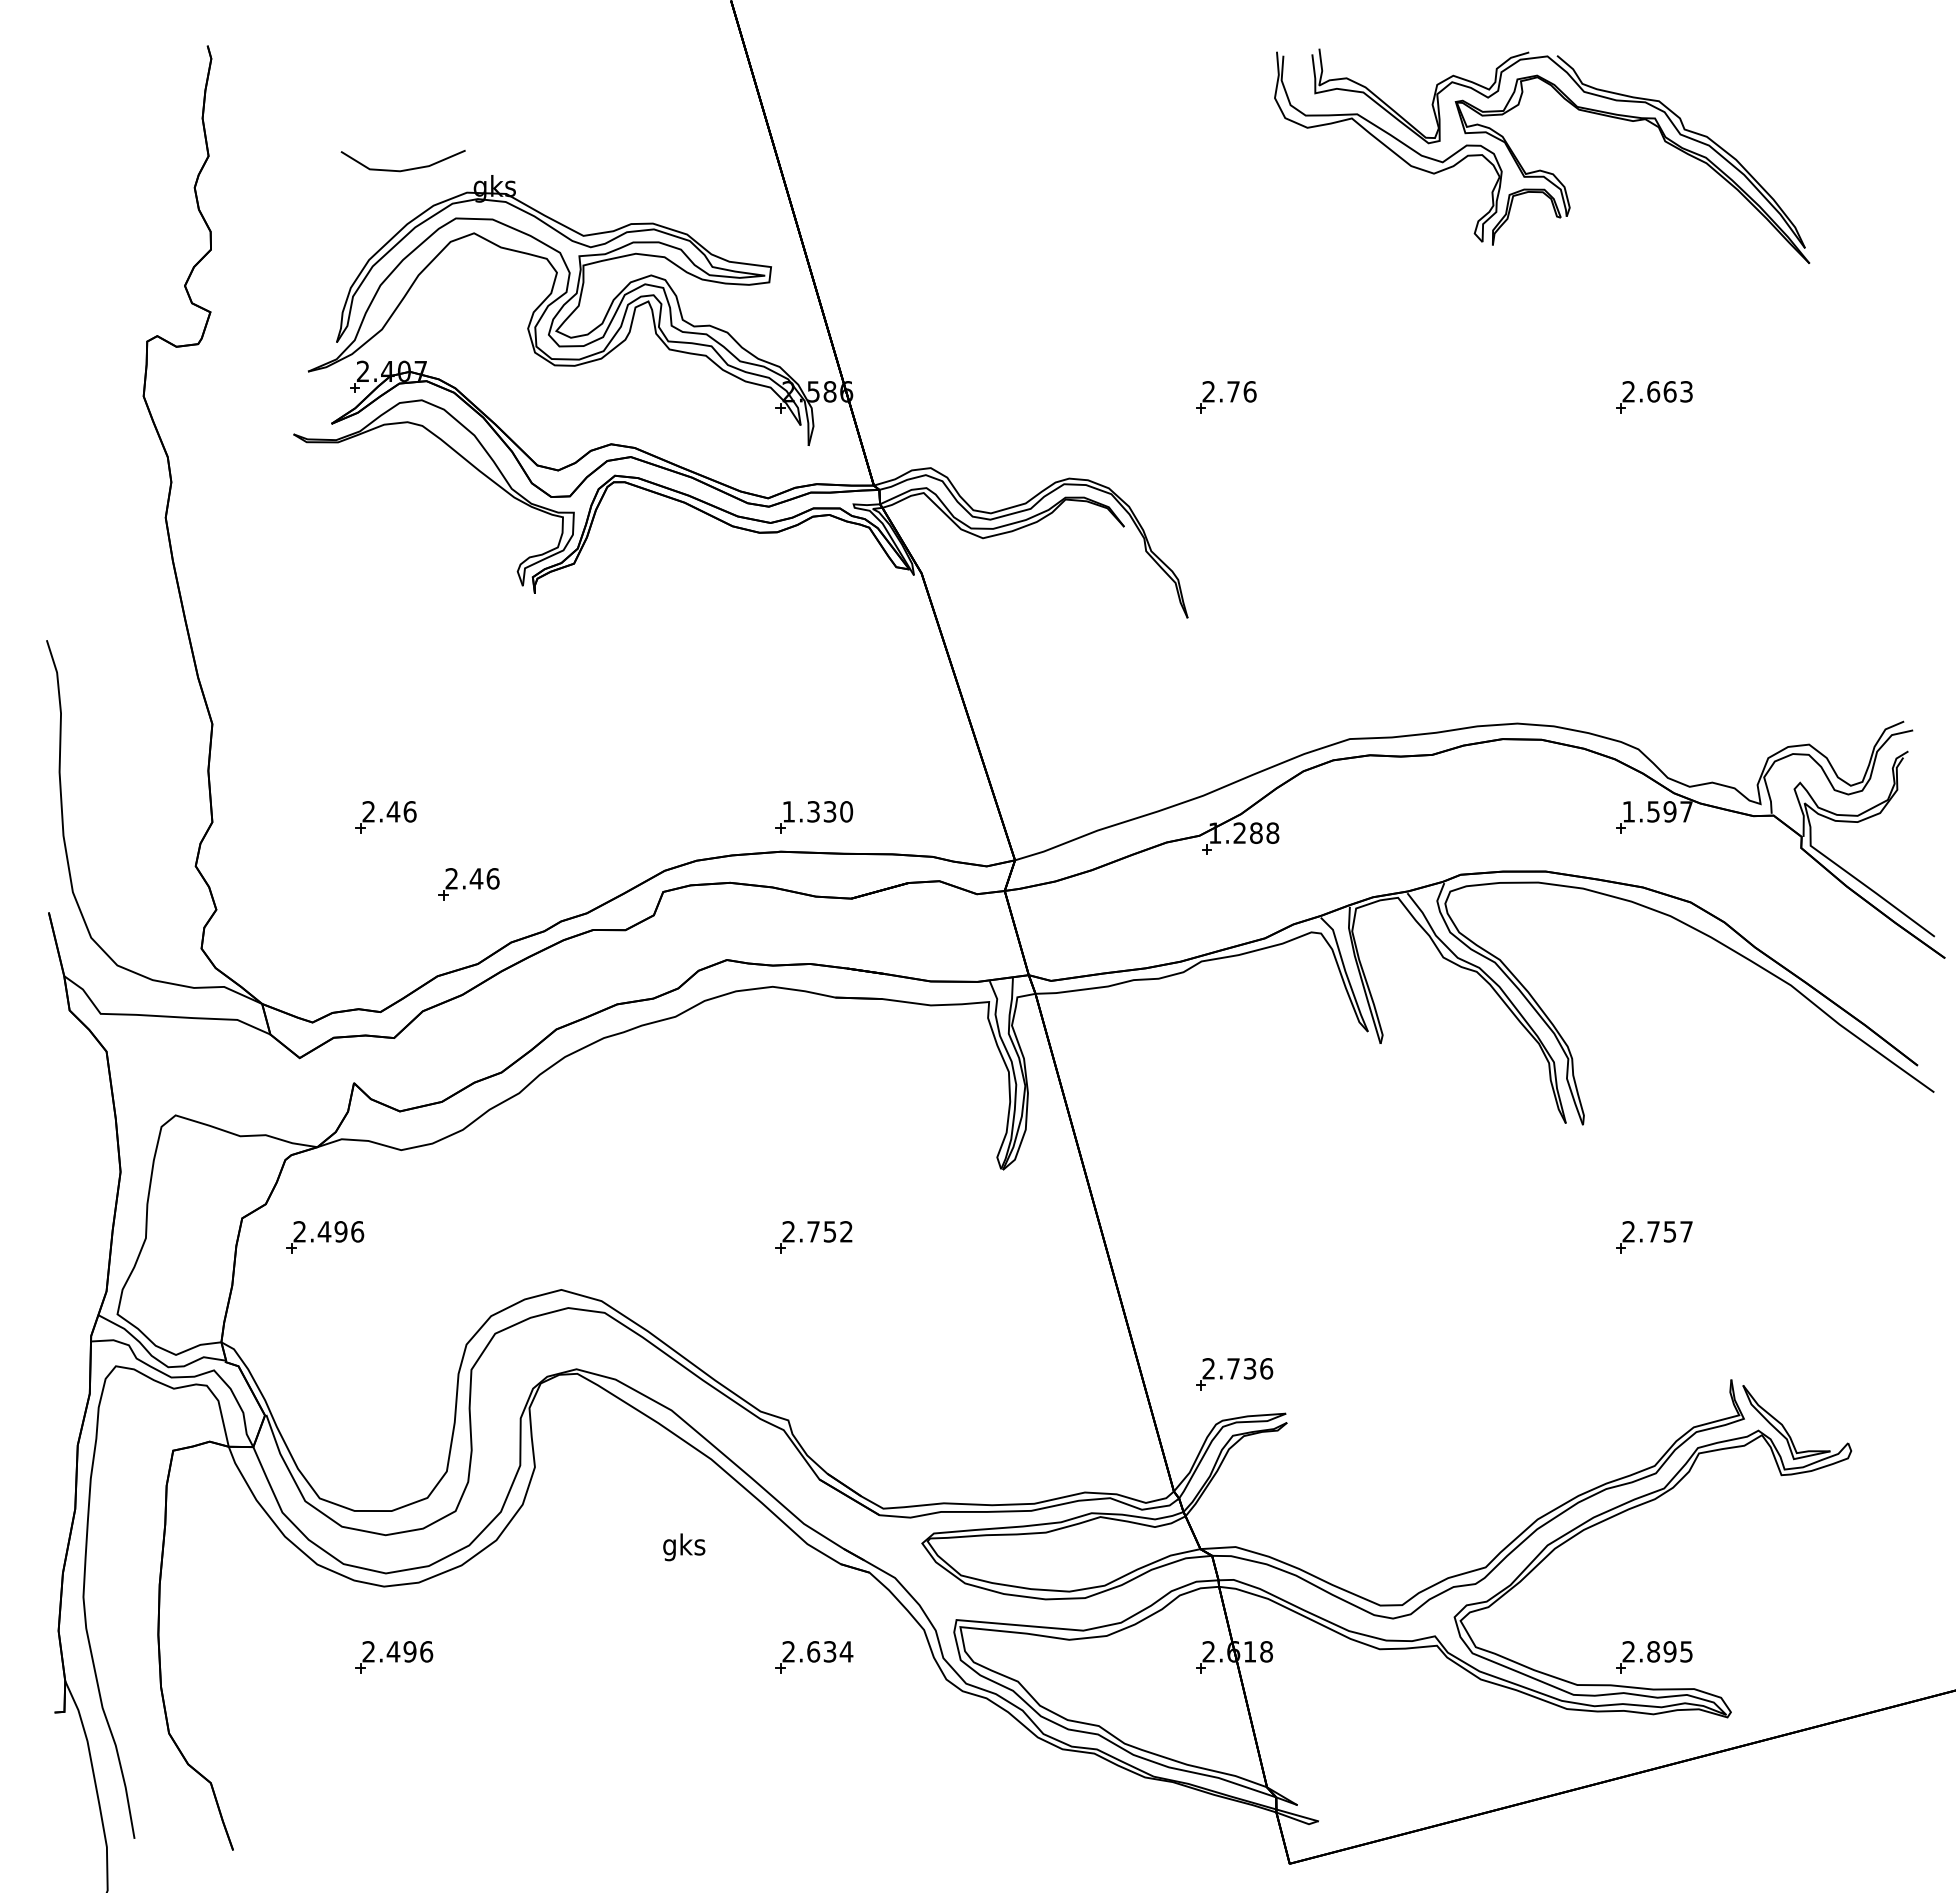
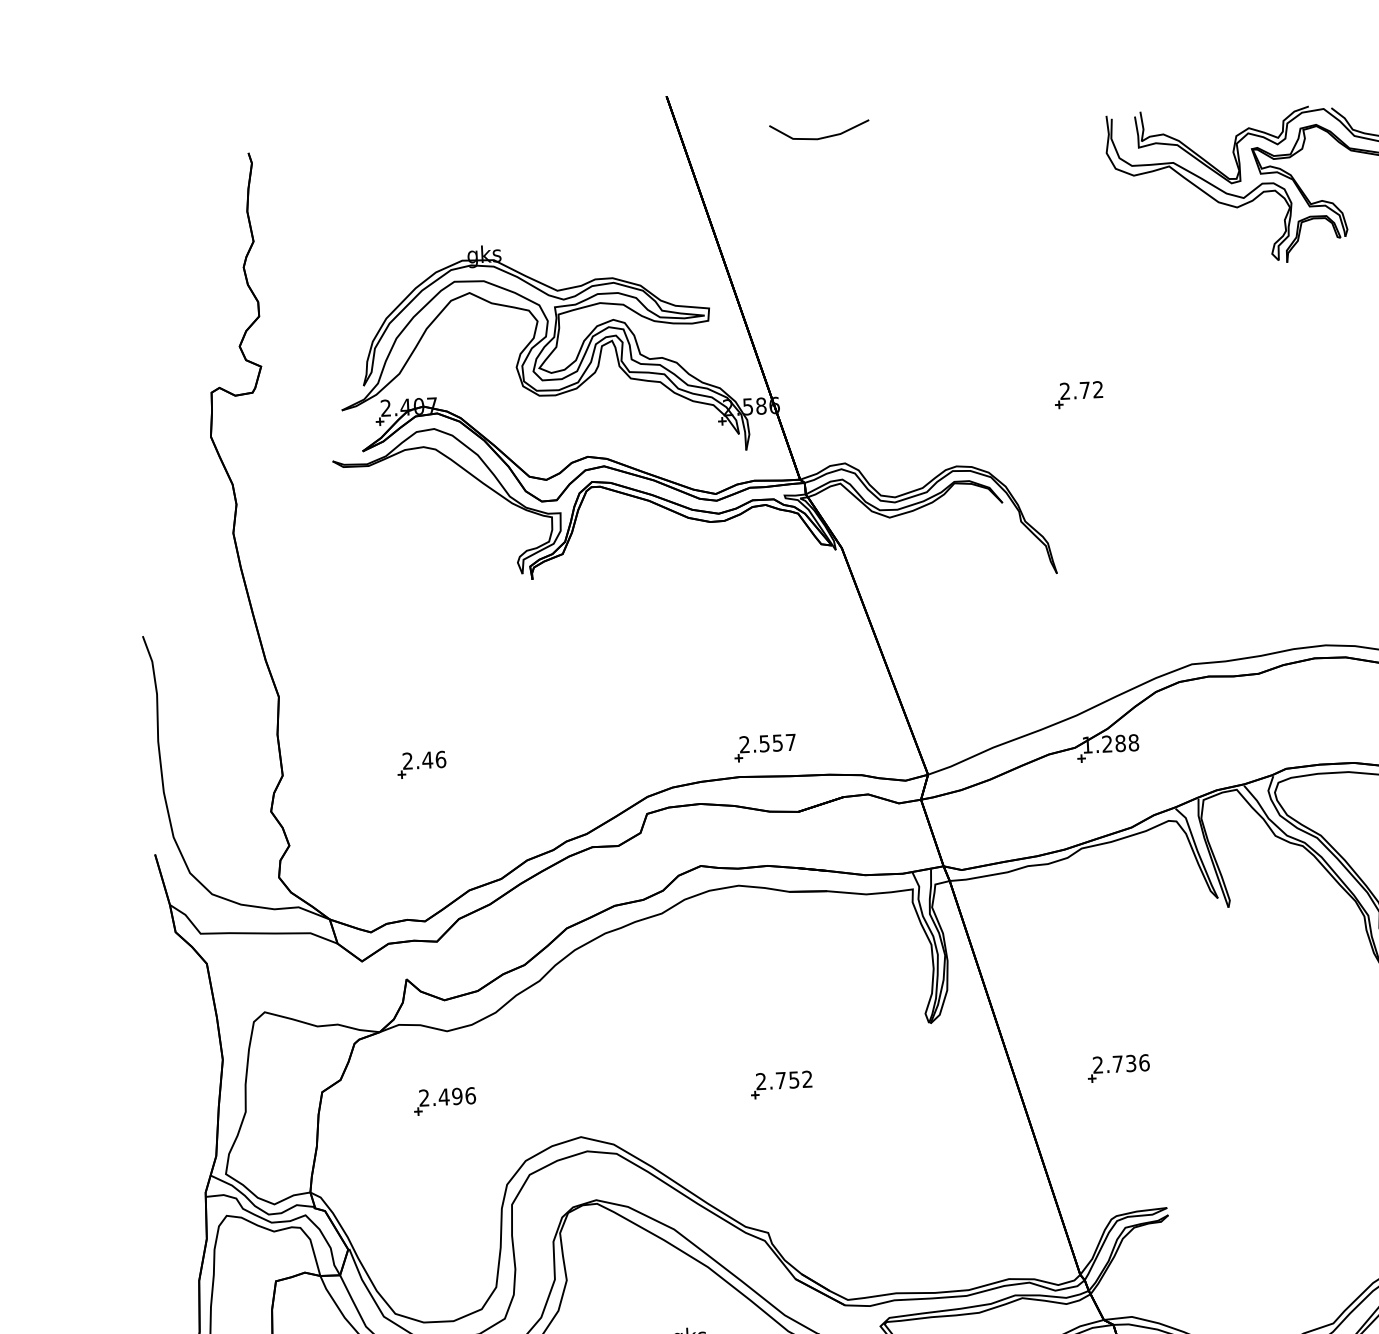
line: (403, 169) -> (820, 137), moved
text: (1249, 391) -> (1097, 389), 2.76 -> 2.72
text: (817, 811) -> (767, 743), 1.330 -> 2.557
part: (468, 884) -> (490, 815), removed
part: (325, 1237) -> (445, 1101), moved
part: (1234, 1374) -> (1118, 1068), moved

